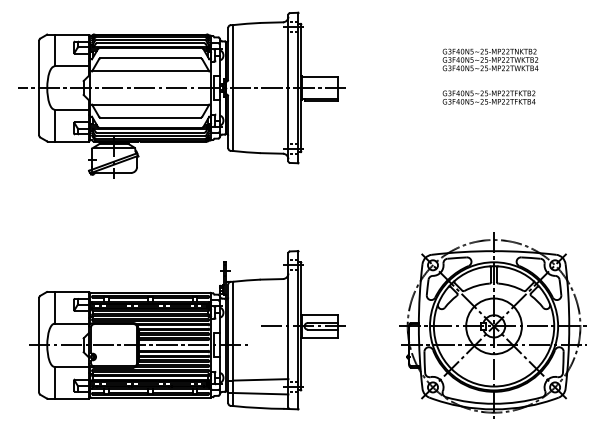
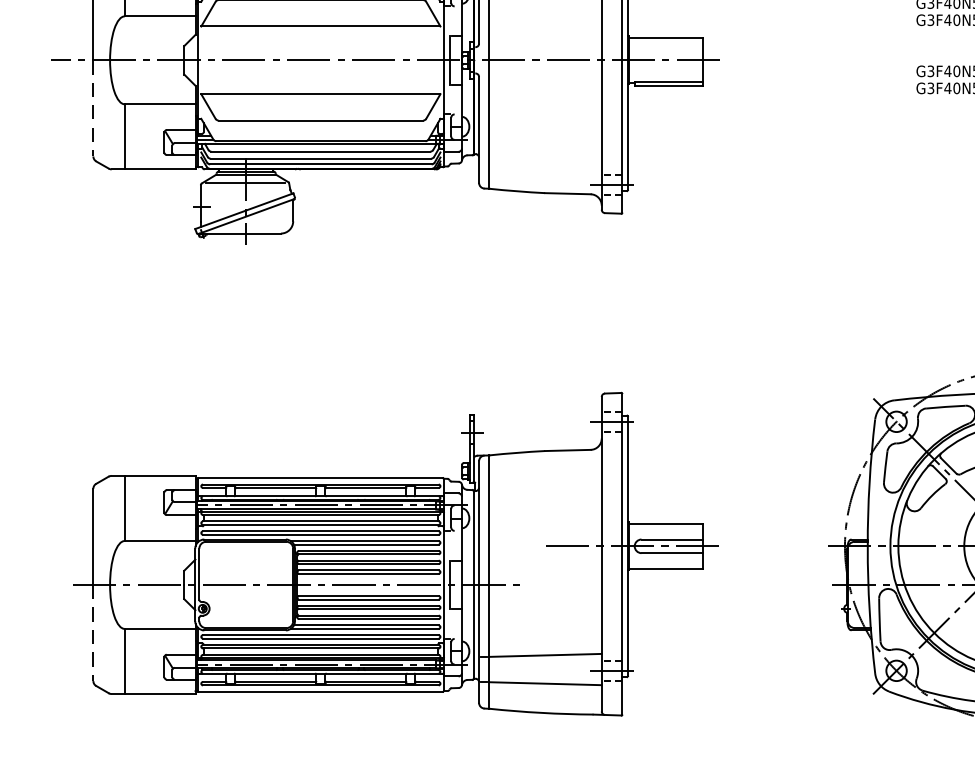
line: (39, 111) -> (94, 108), solid -> dashed
line: (39, 368) -> (94, 632), solid -> dashed

